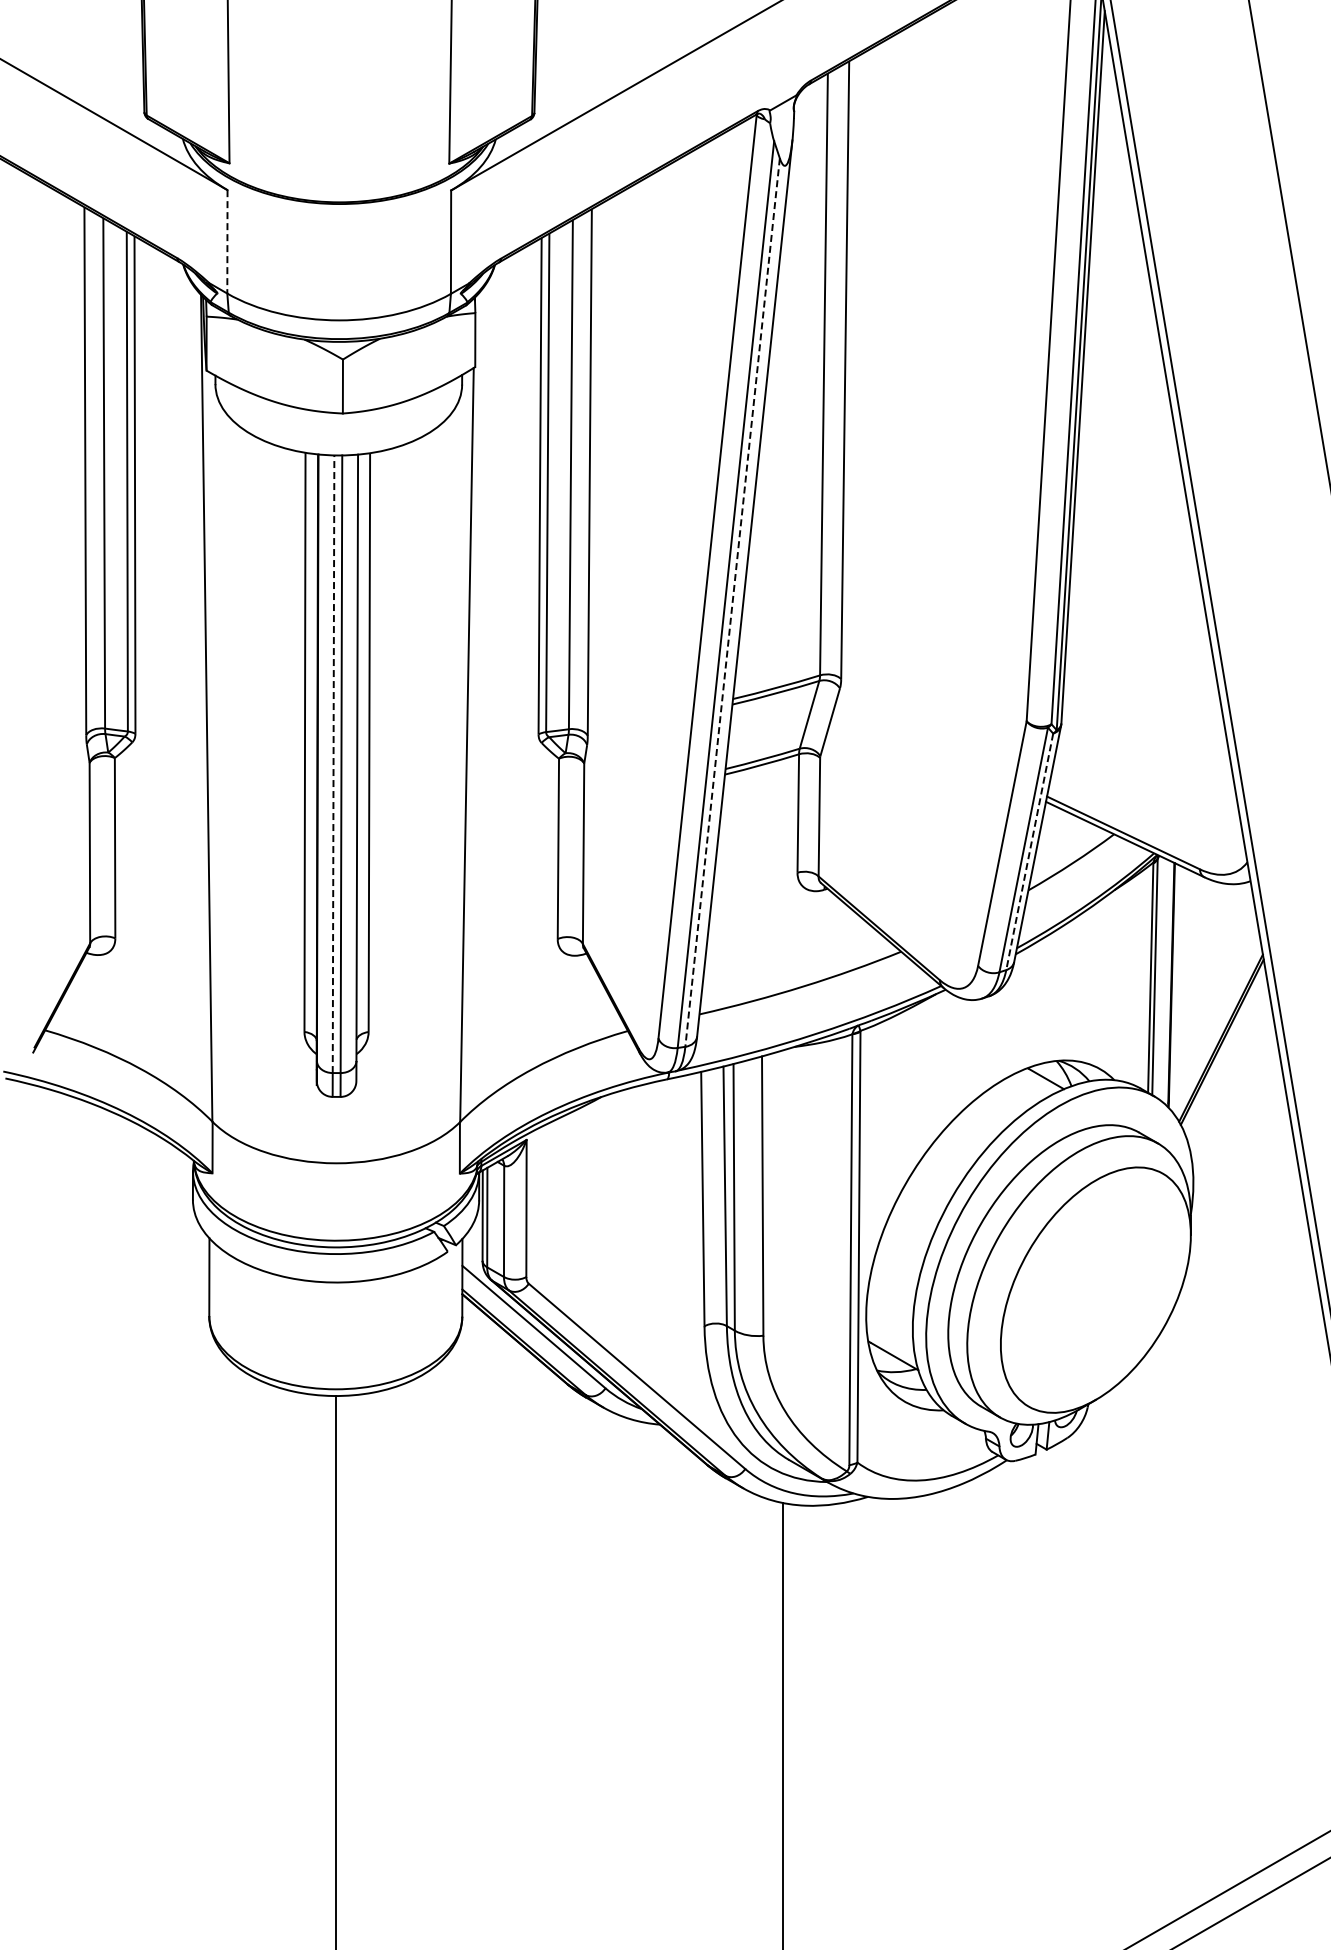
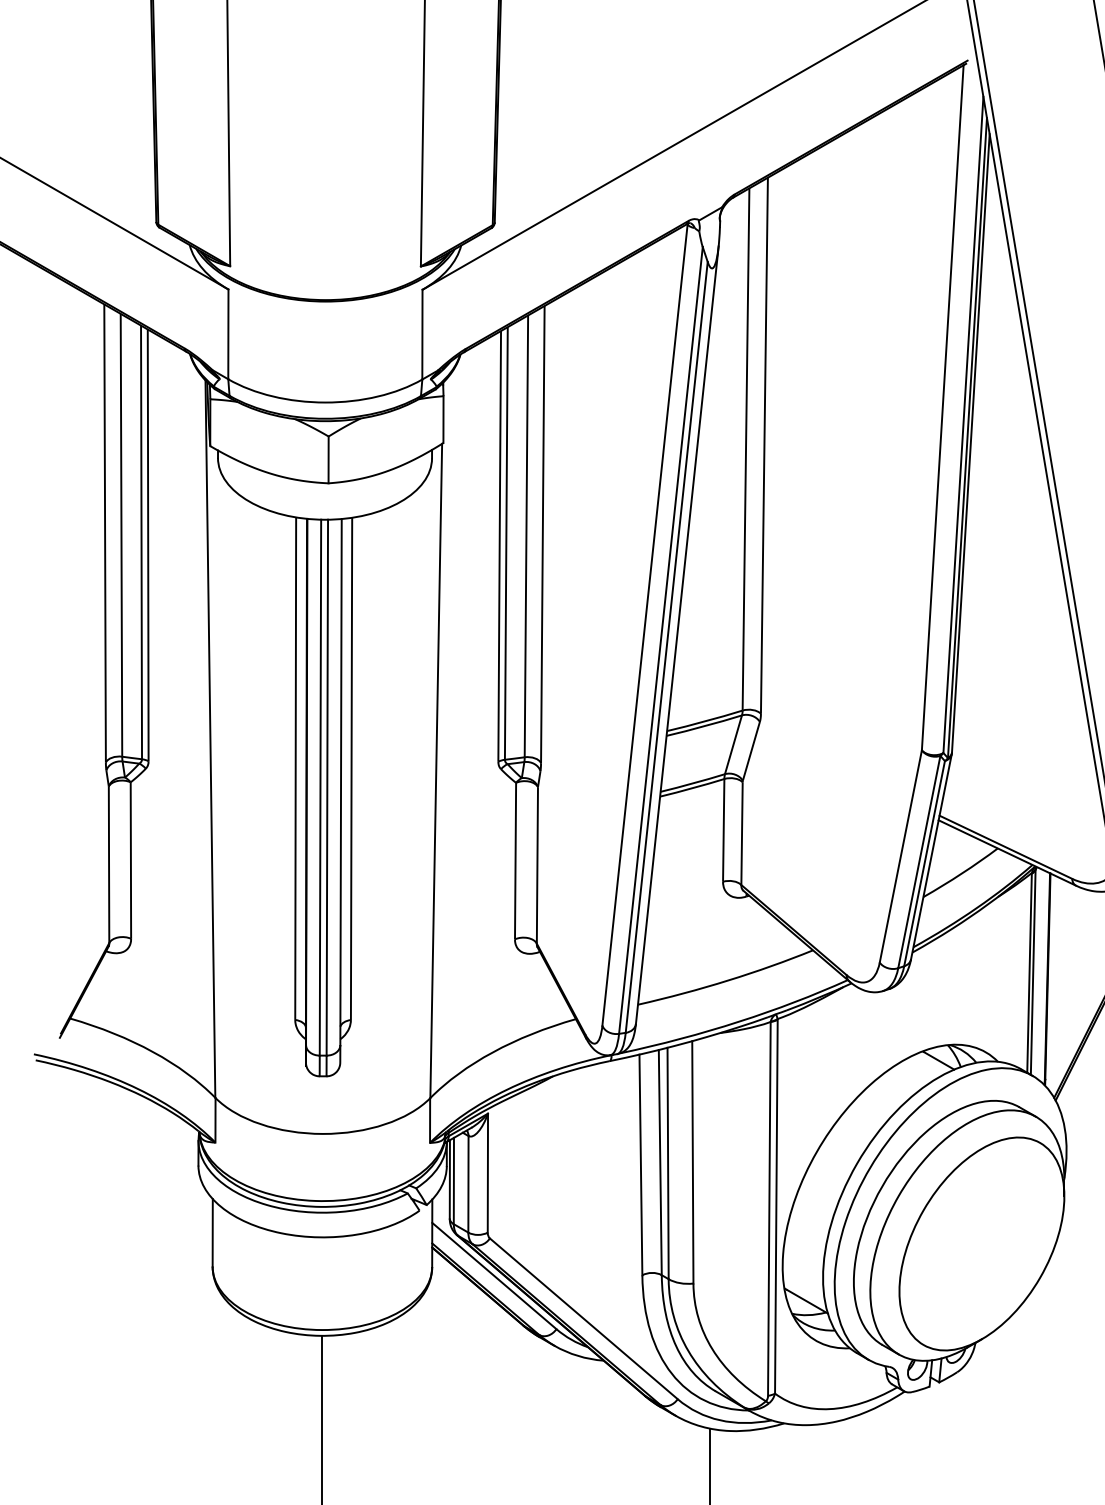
line: (227, 241) -> (228, 334), dashed -> solid
line: (732, 602) -> (666, 647), dashed -> solid
line: (333, 764) -> (320, 787), dashed -> solid
line: (1029, 851) -> (924, 863), dashed -> solid

